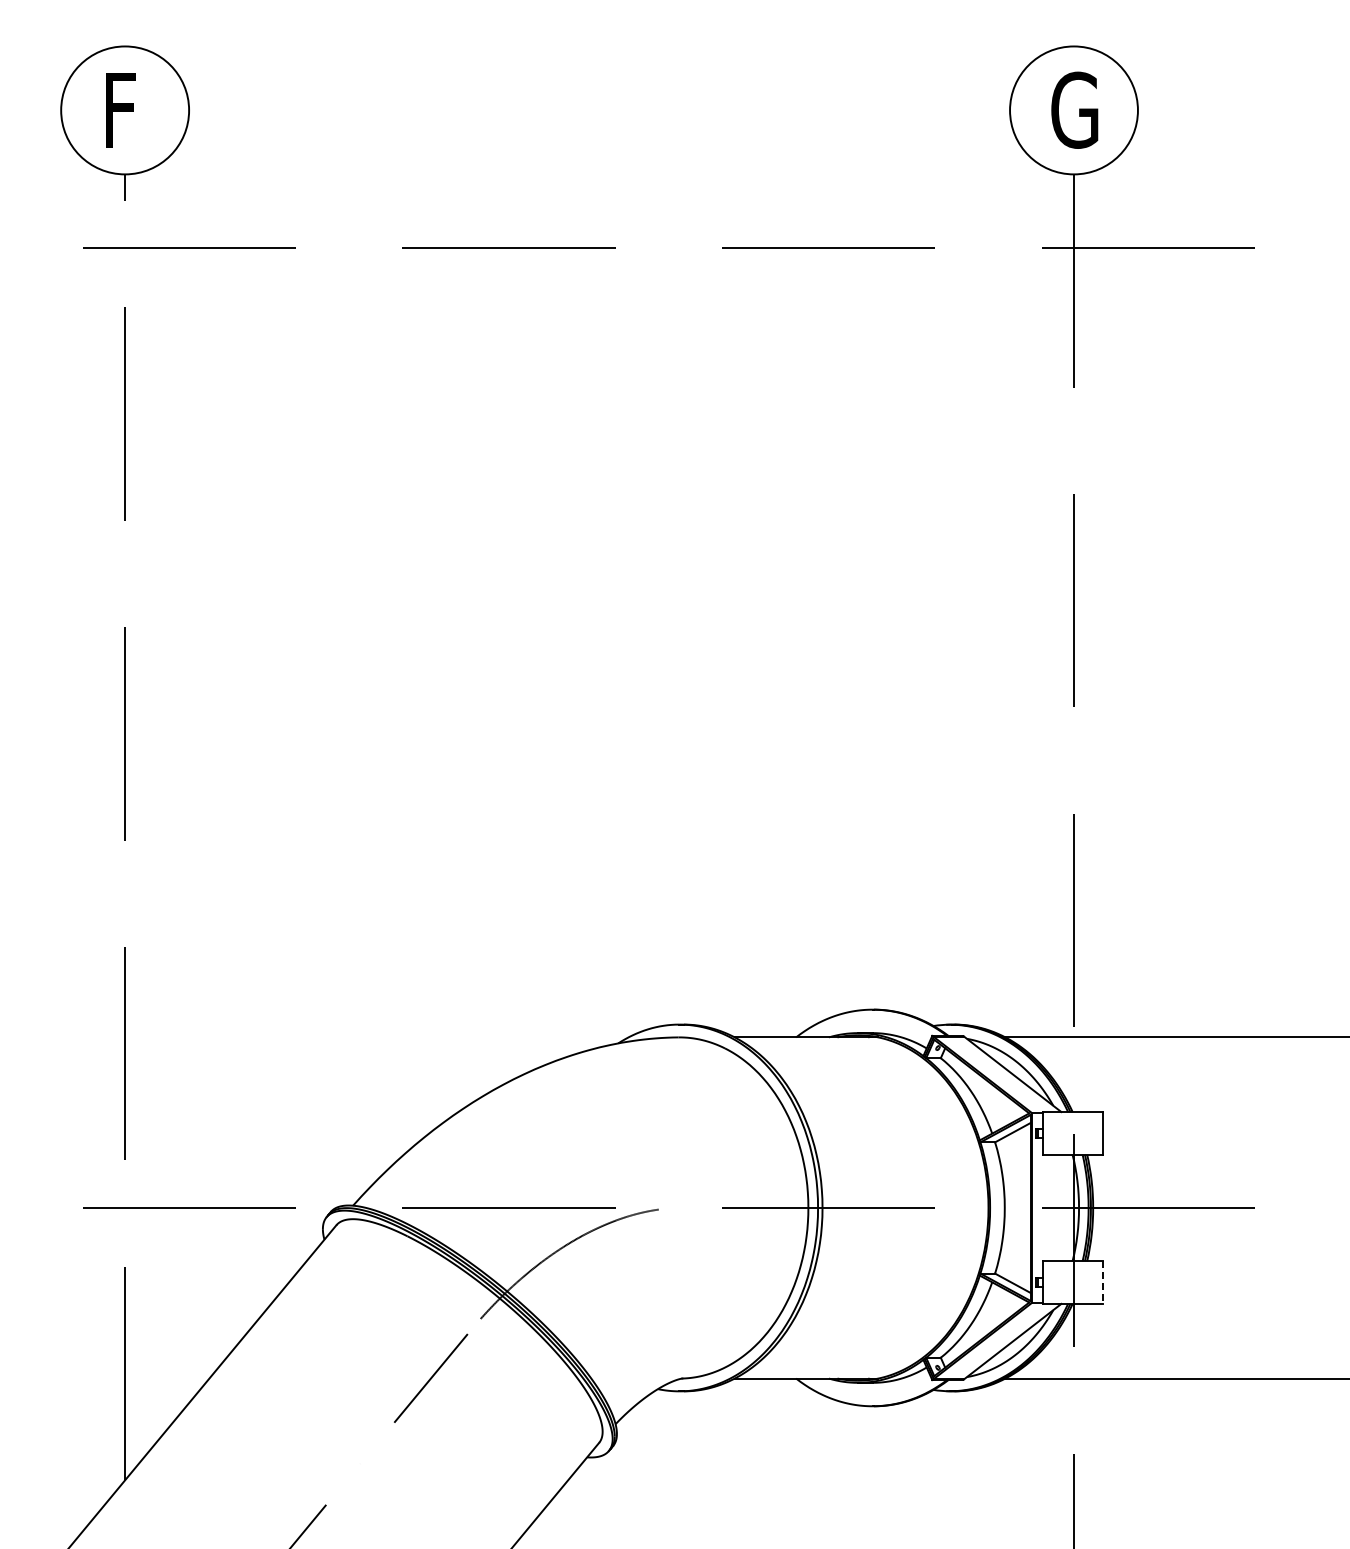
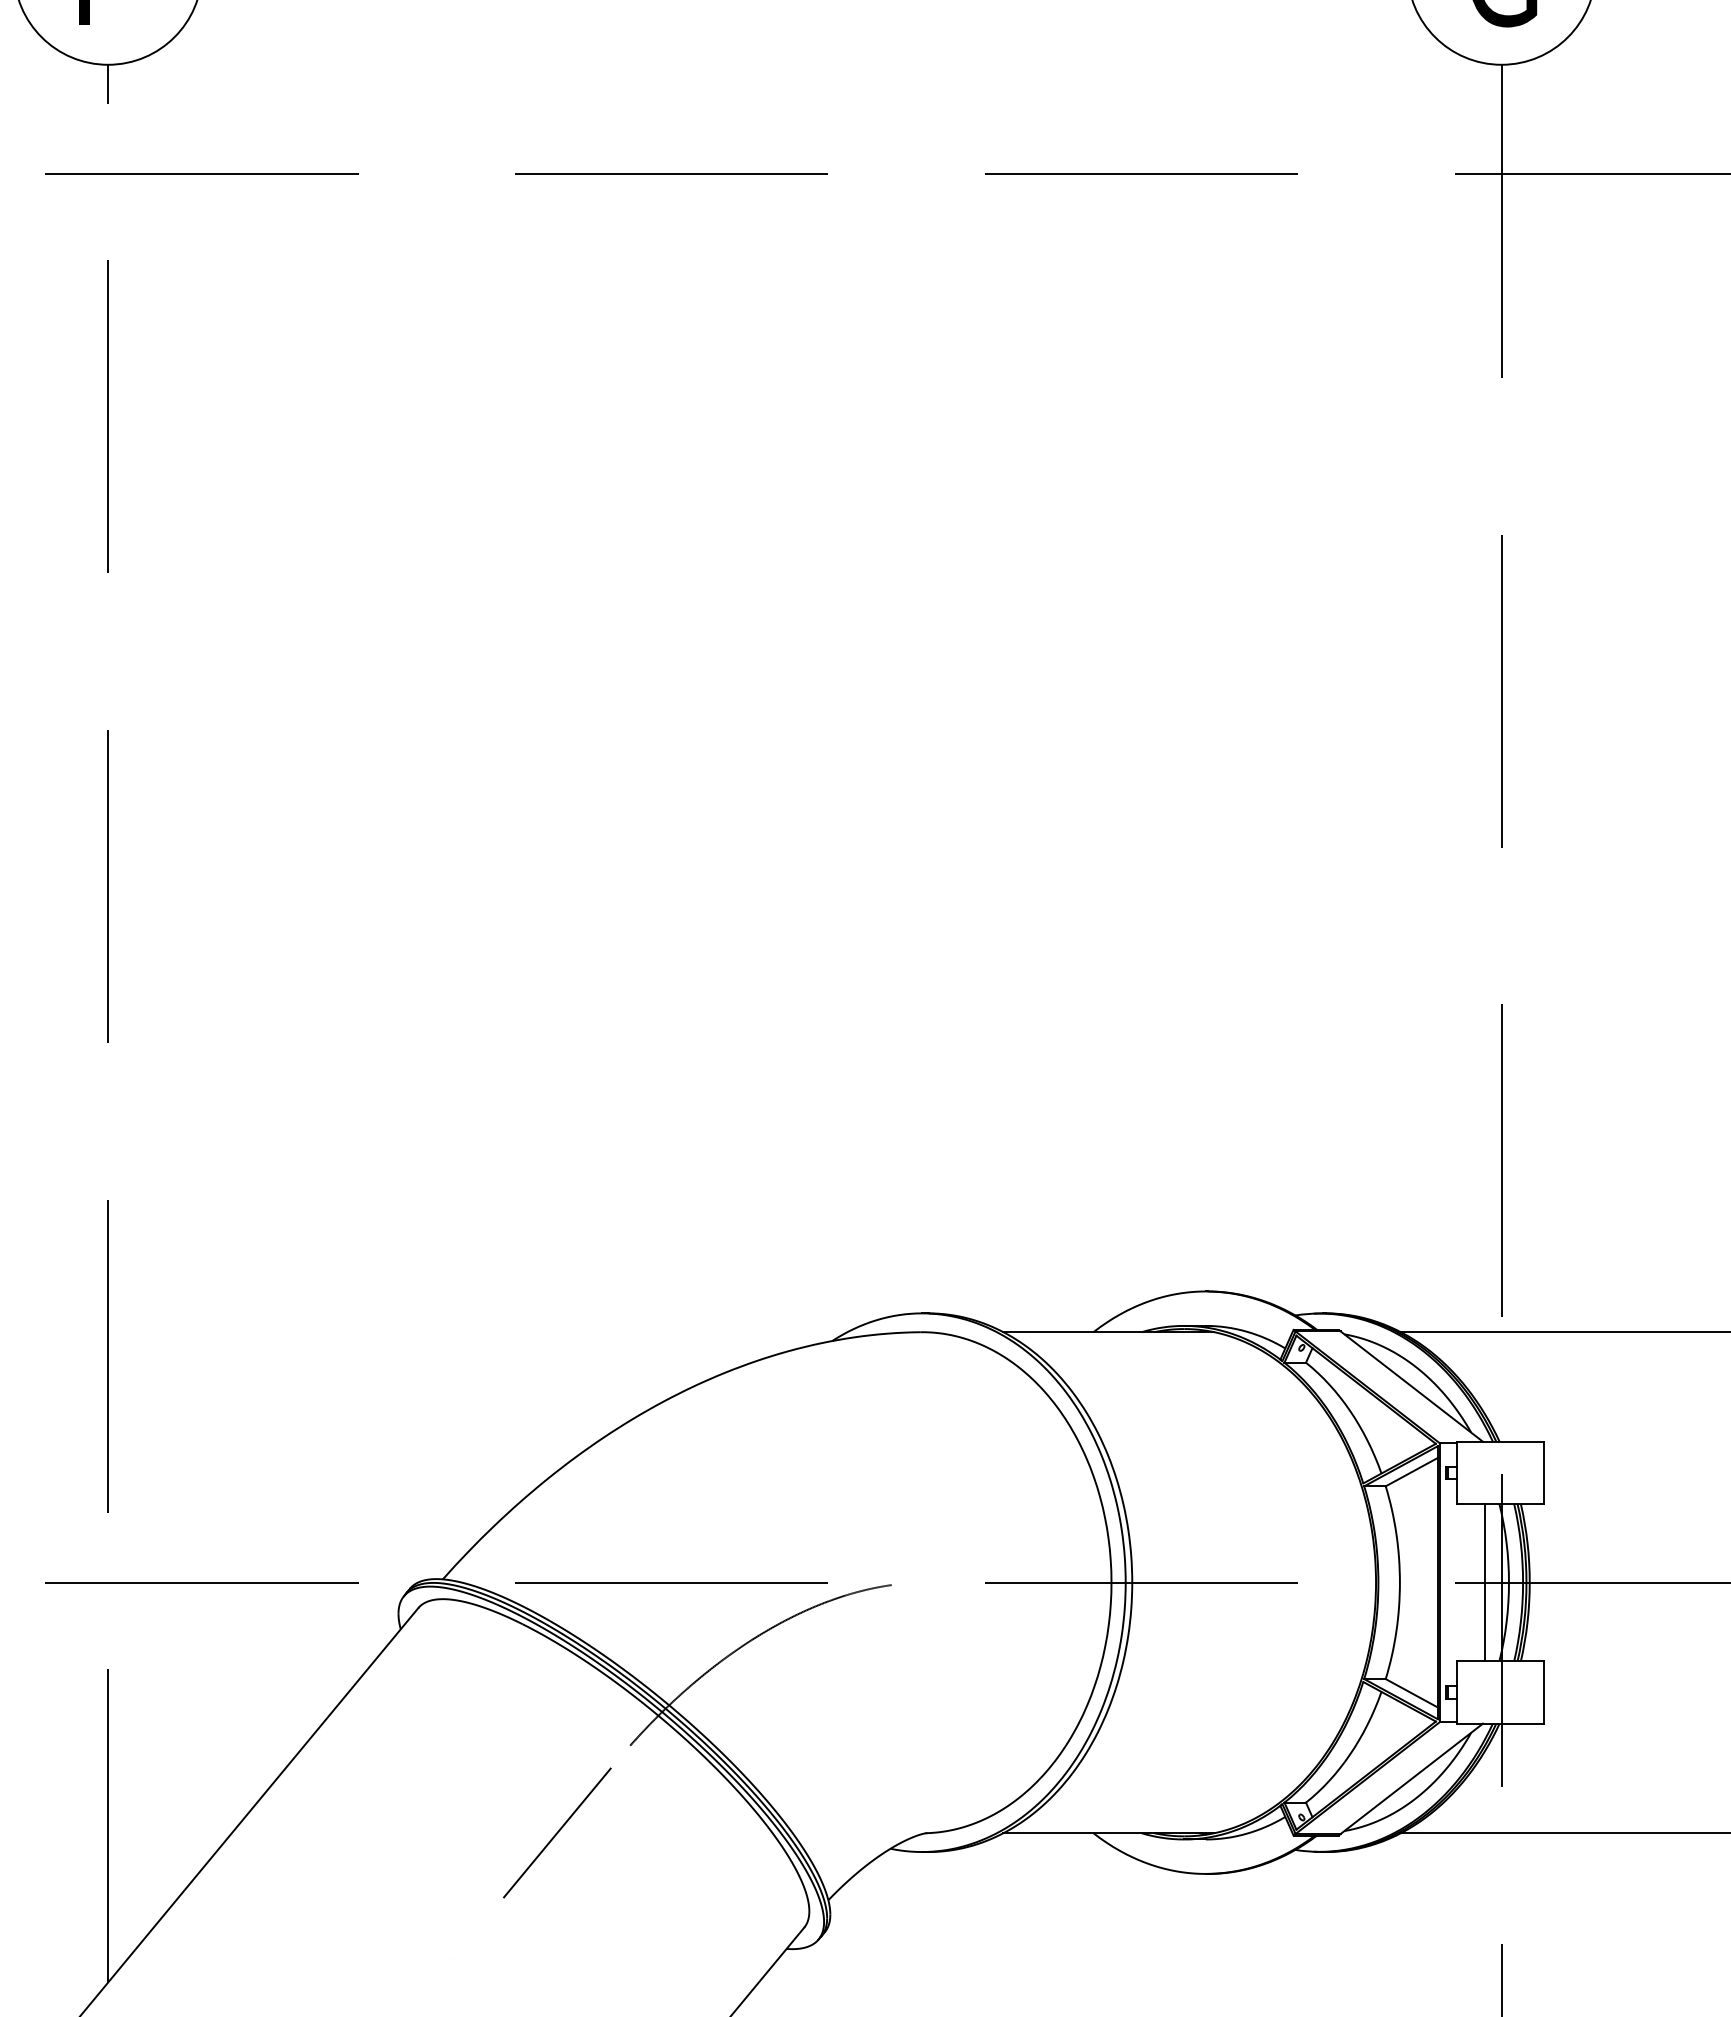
line: (1062, 1207) -> (1484, 1582), added
line: (1103, 1283) -> (1544, 1693), dashed -> solid

